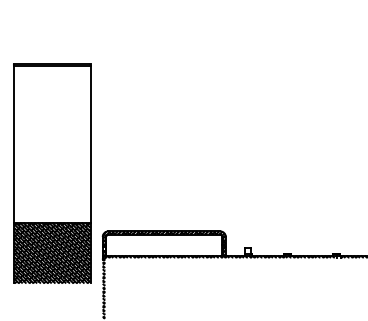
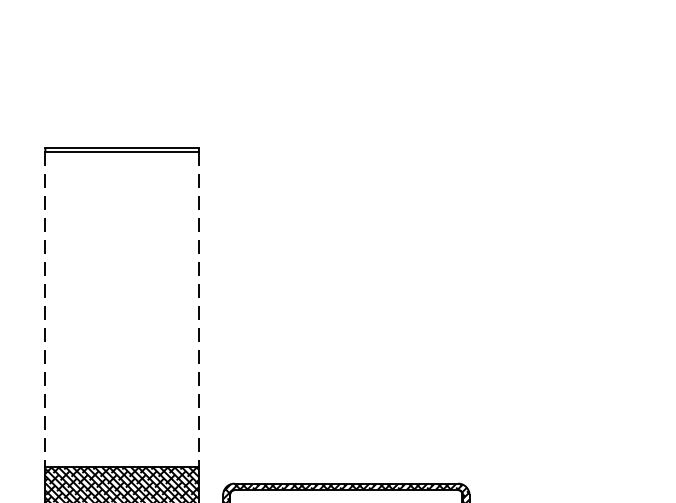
line: (13, 144) -> (44, 309), solid -> dashed
line: (90, 144) -> (198, 309), solid -> dashed

